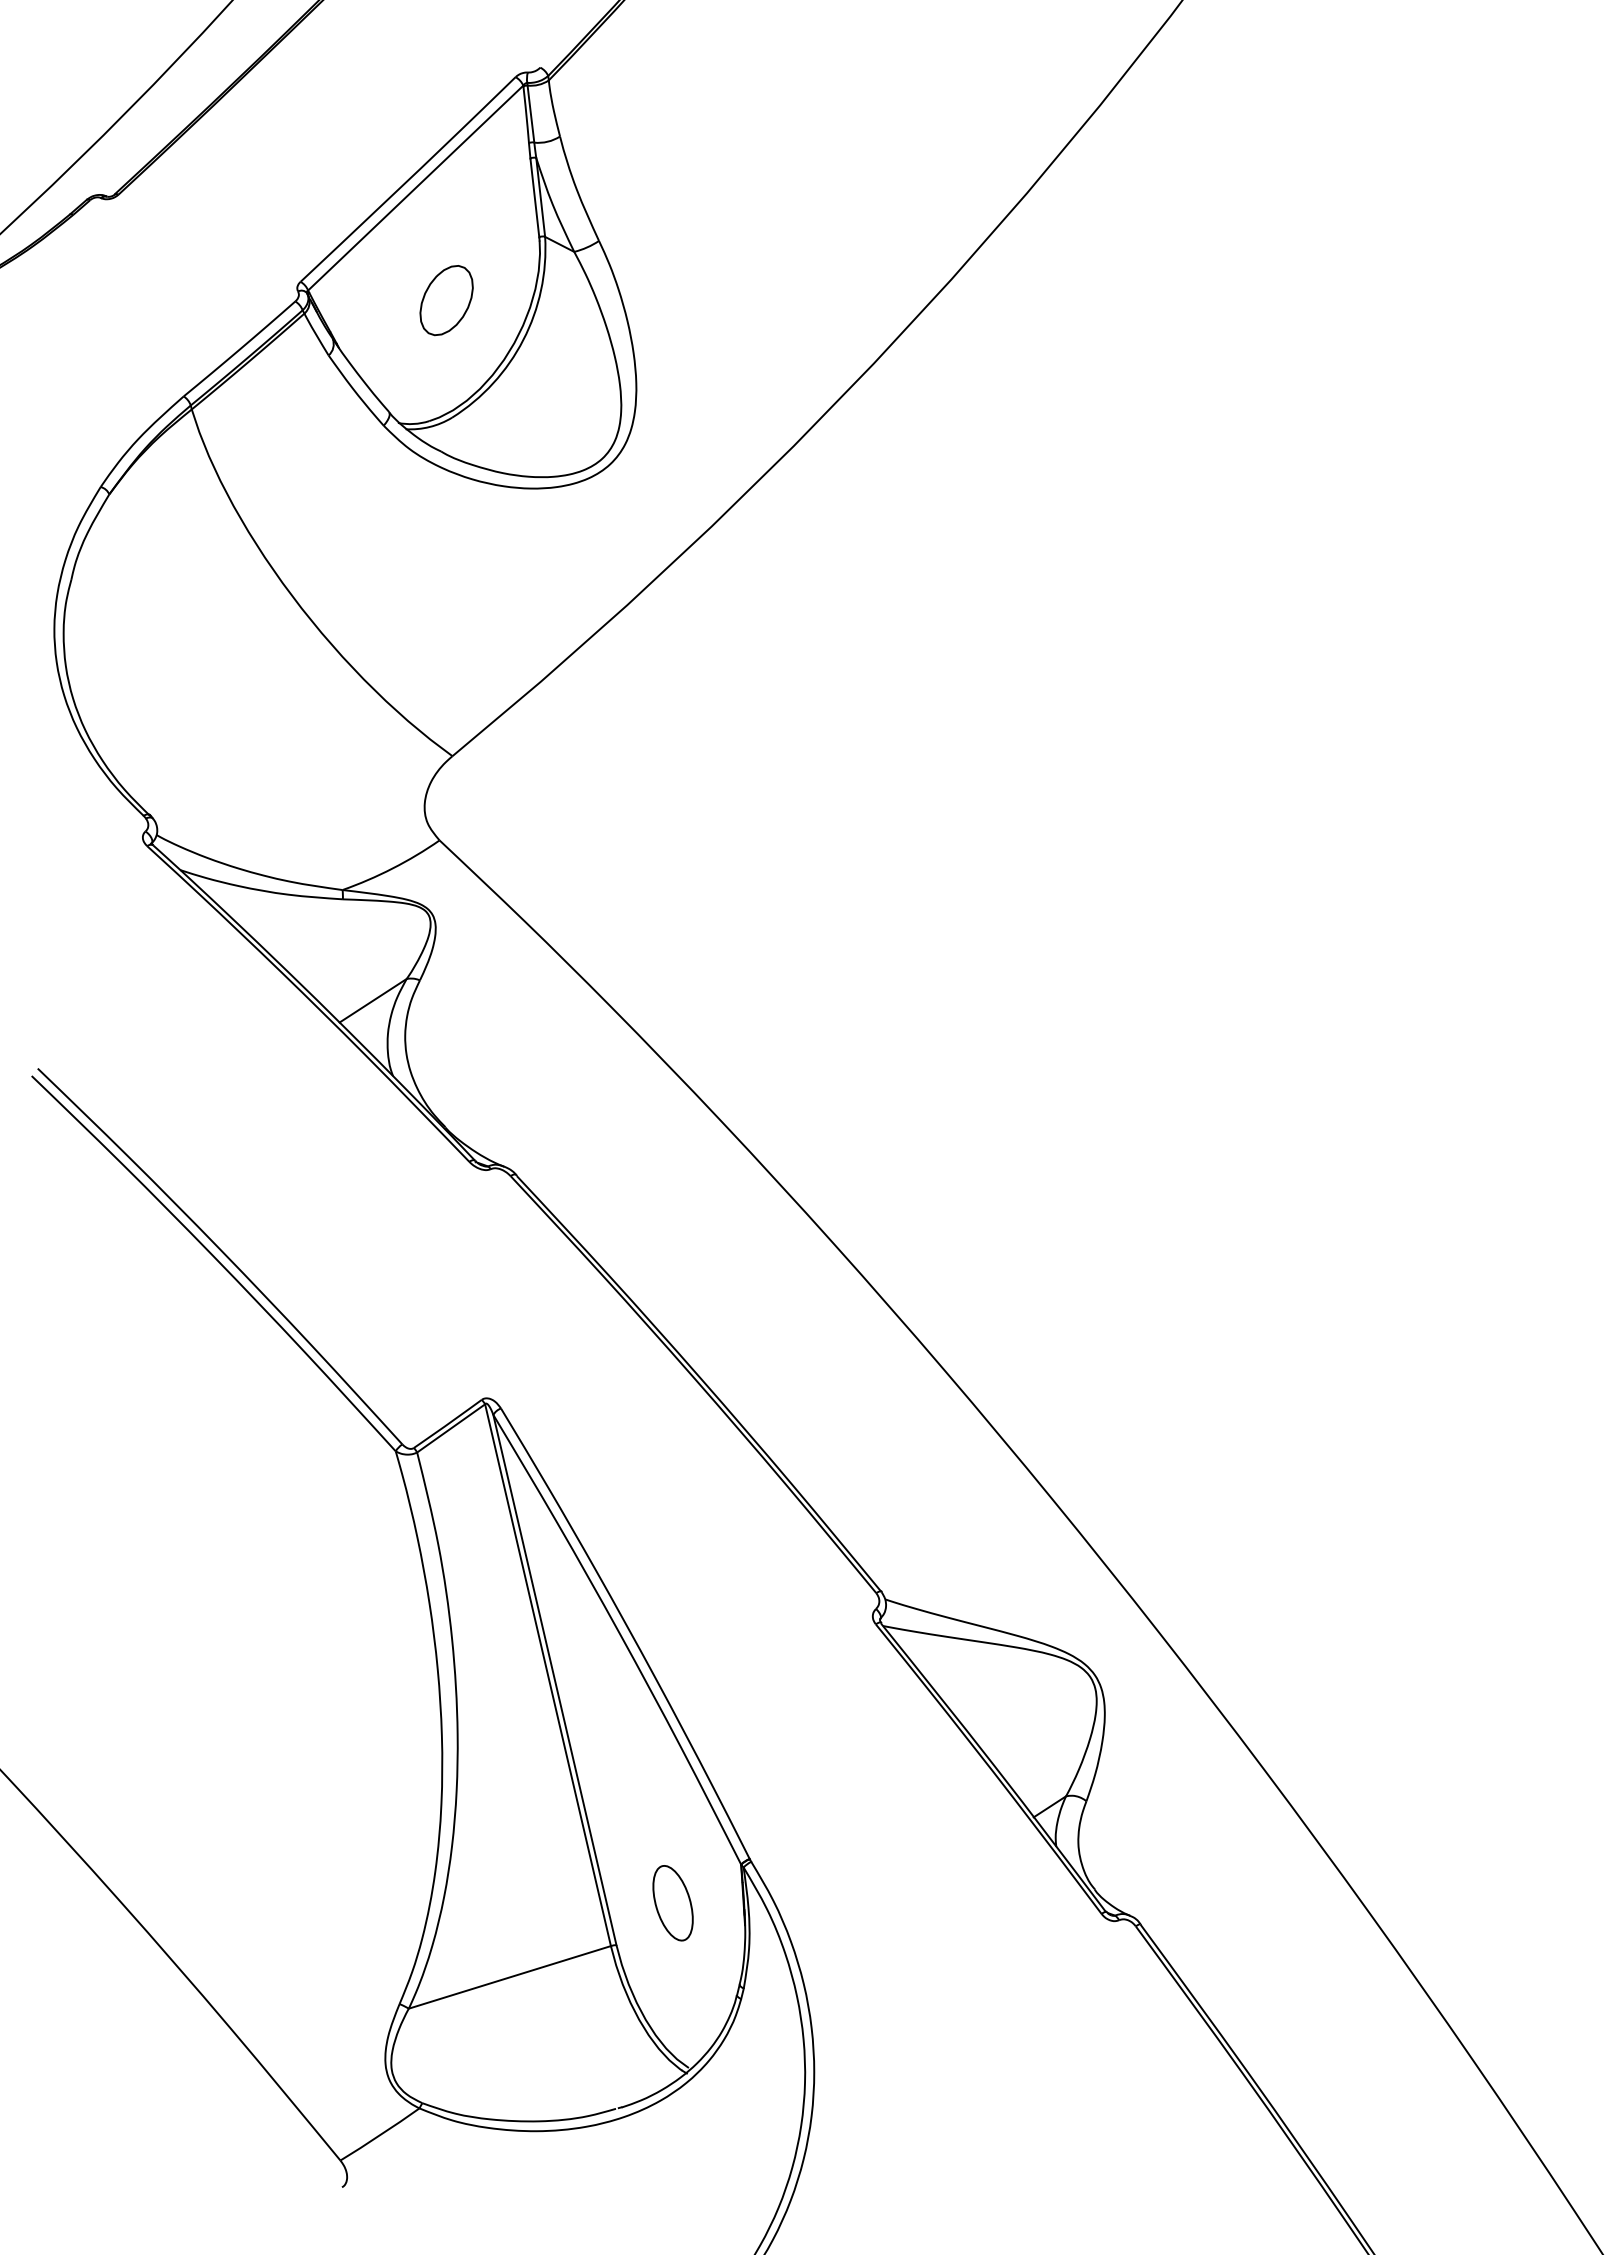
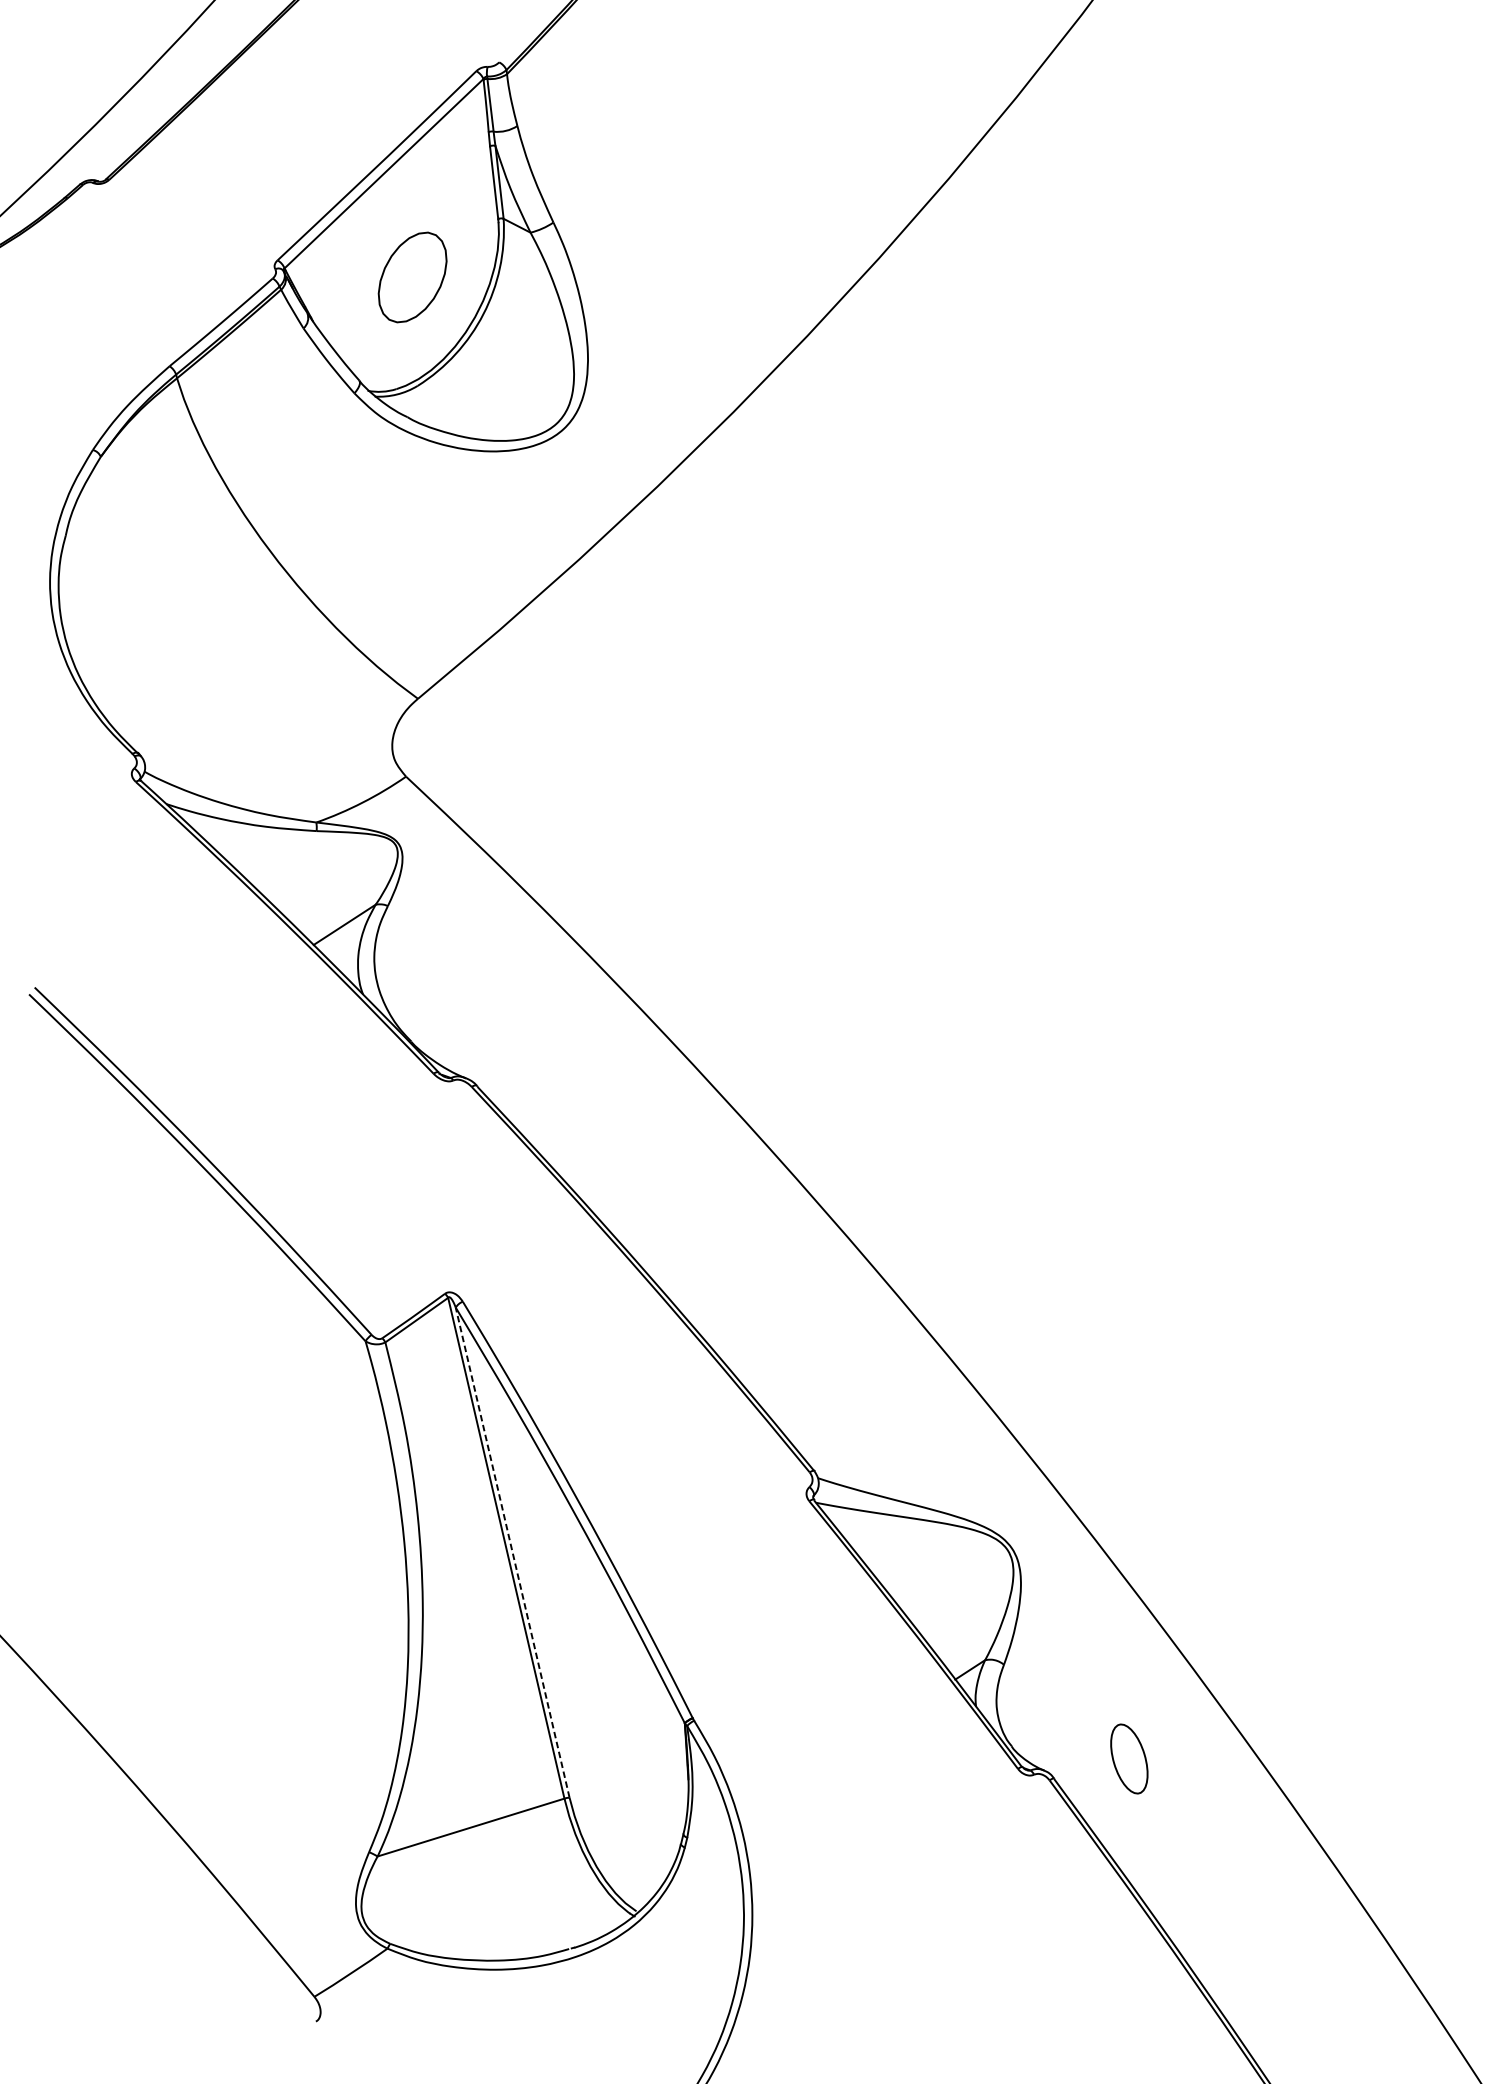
part: (446, 300) -> (412, 277), size x1.4
line: (554, 1679) -> (512, 1552), solid -> dashed
part: (672, 1903) -> (1128, 1759), moved

